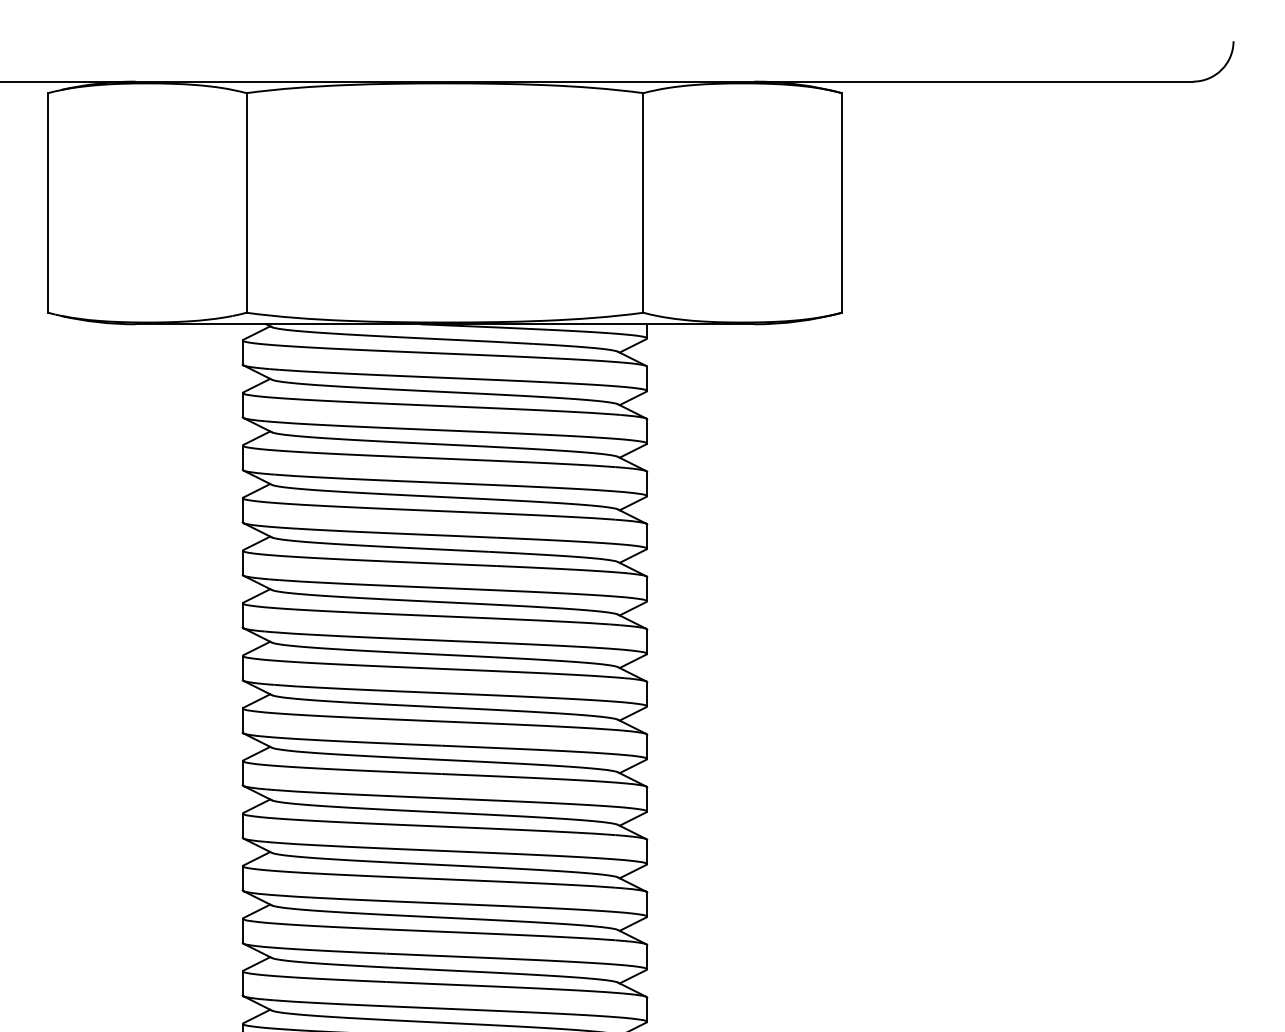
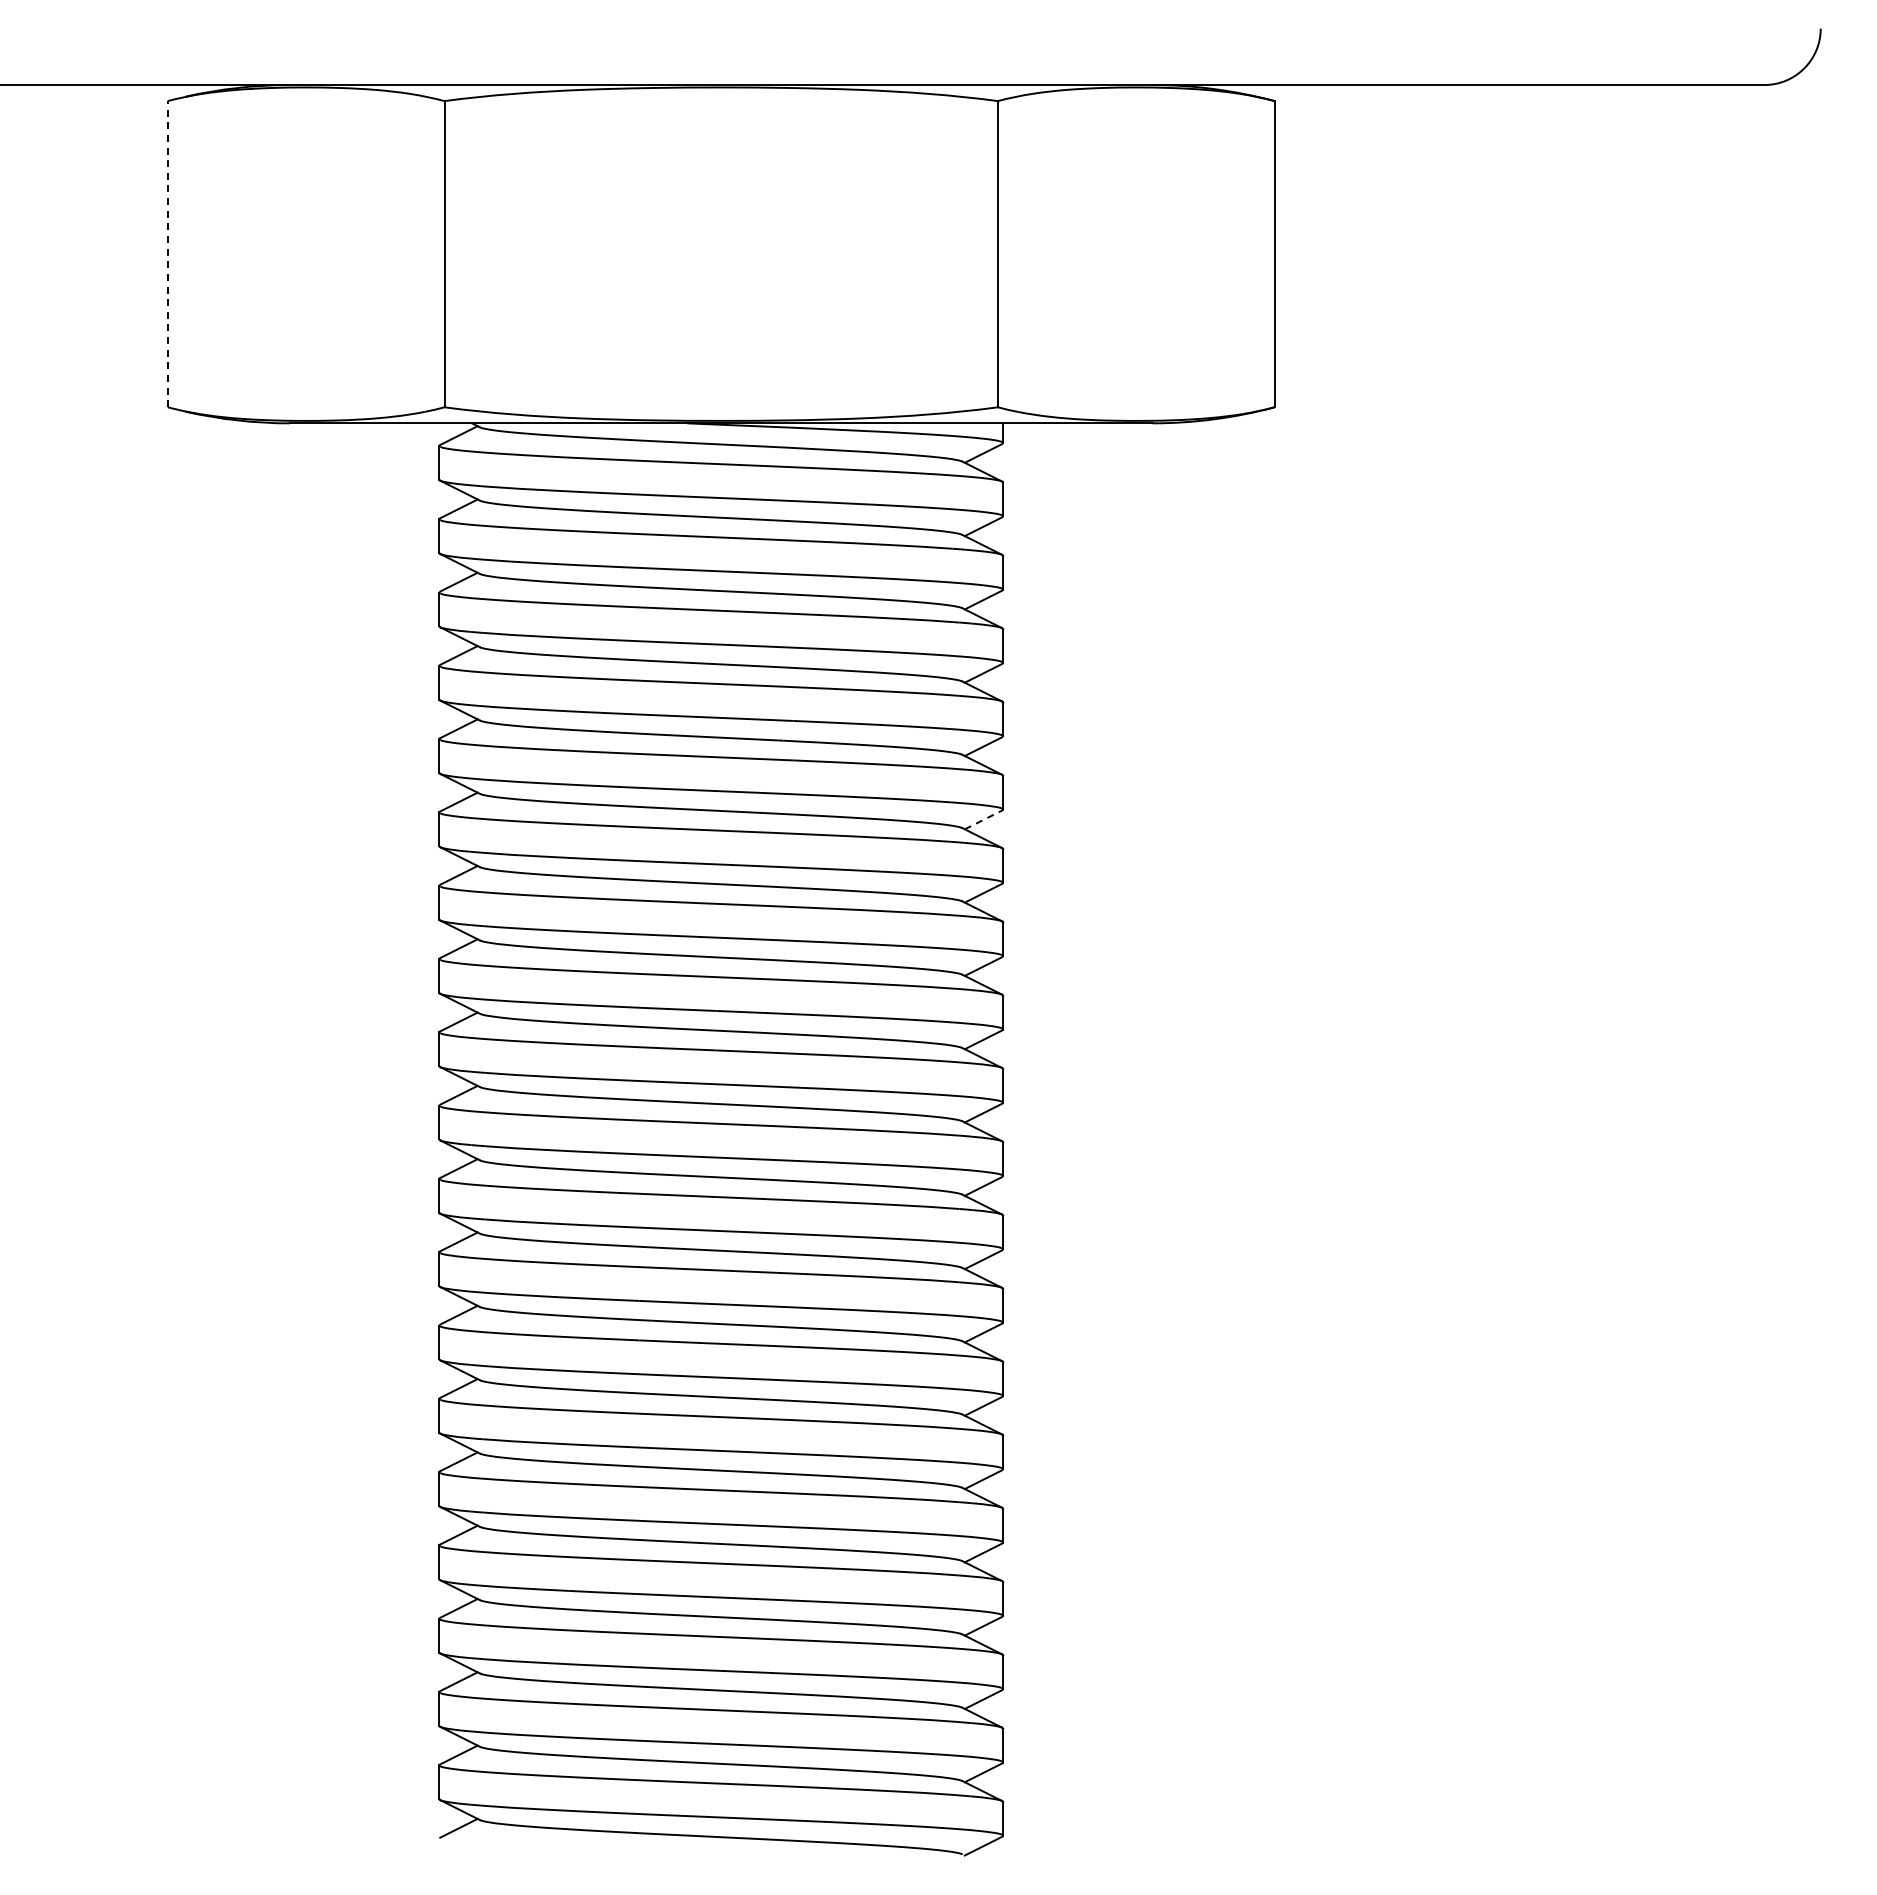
line: (47, 202) -> (167, 253), solid -> dashed
line: (633, 608) -> (983, 819), solid -> dashed

